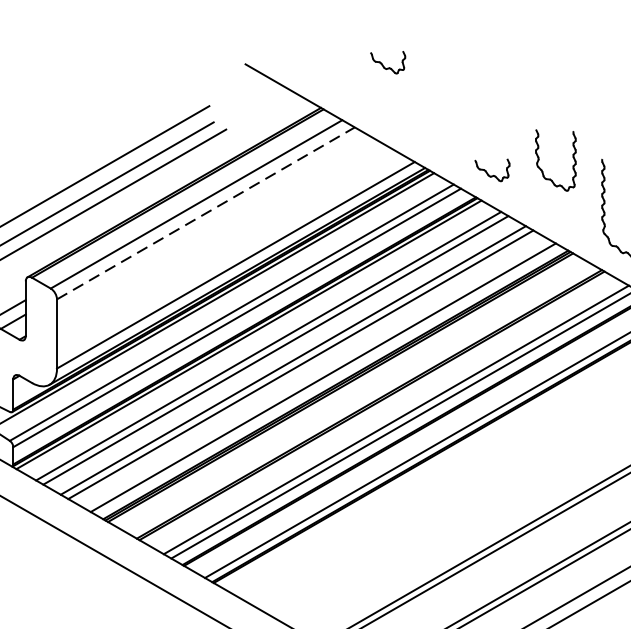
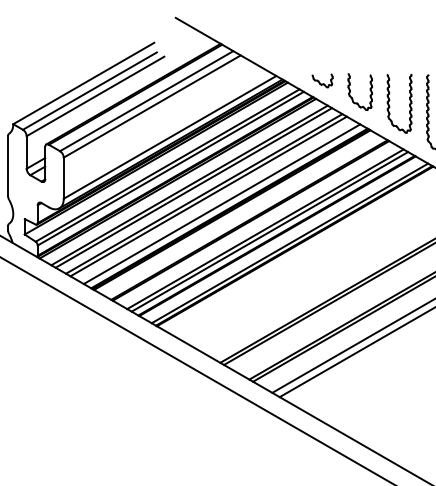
part: (388, 61) -> (260, 16), removed
part: (539, 159) -> (350, 91), moved
line: (206, 213) -> (152, 106), dashed -> solid

